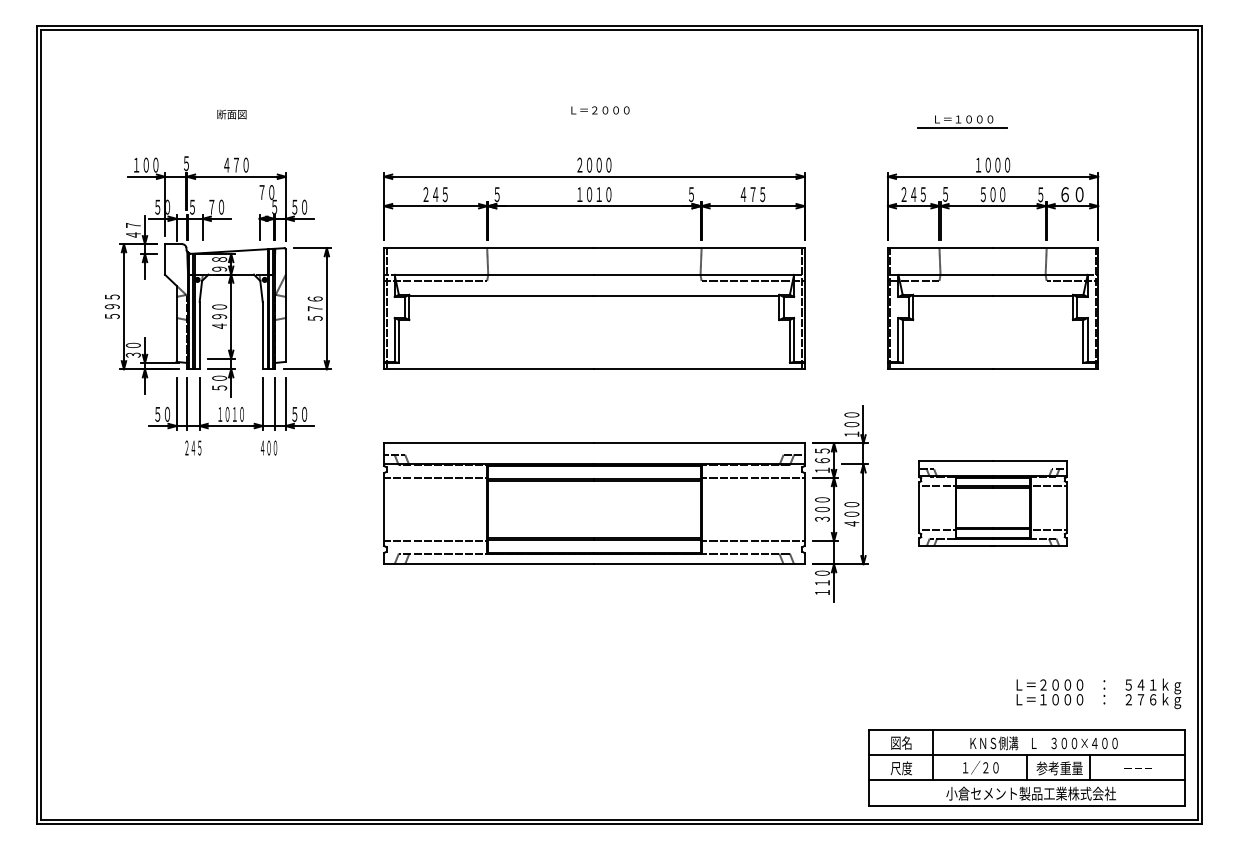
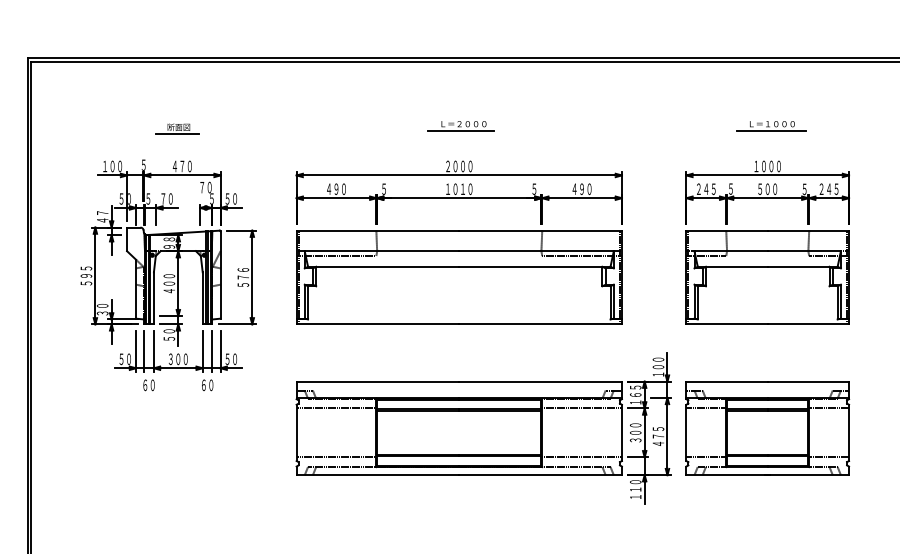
line: (596, 118) -> (460, 130), added
part: (962, 121) -> (771, 125), moved
line: (230, 123) -> (177, 134), added
text: (435, 194) -> (336, 189), ２４５ -> ４９０
text: (757, 194) -> (585, 189), ４７５ -> ４９０
text: (1072, 194) -> (829, 189), ６０ -> ２４５
text: (219, 316) -> (169, 283), ４９０ -> ４００
text: (230, 413) -> (177, 358), １０１０ -> ３００
text: (193, 447) -> (149, 384), ２４５ -> ６０
text: (268, 447) -> (207, 384), ４００ -> ６０
part: (992, 503) -> (767, 428), size x1.43
text: (851, 509) -> (658, 432), ４００ -> ４７５

